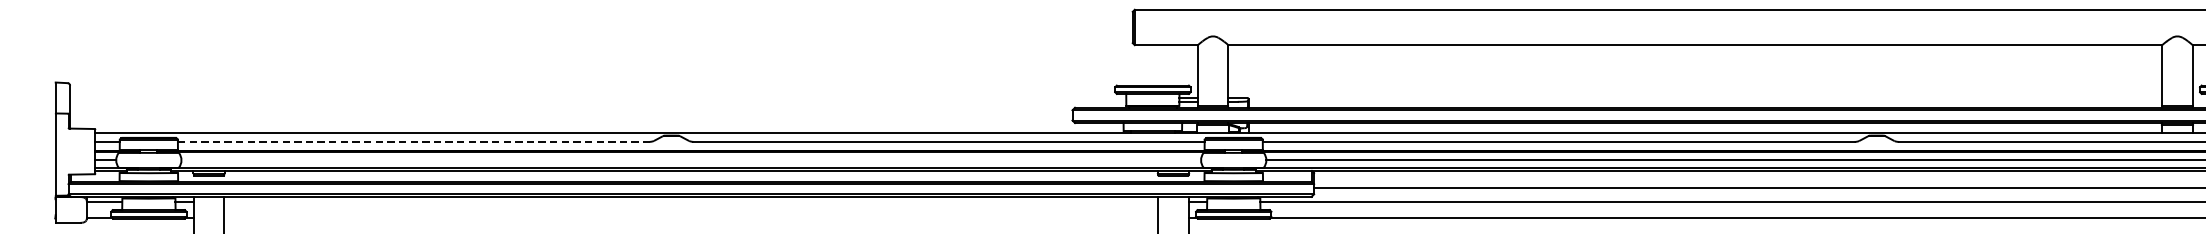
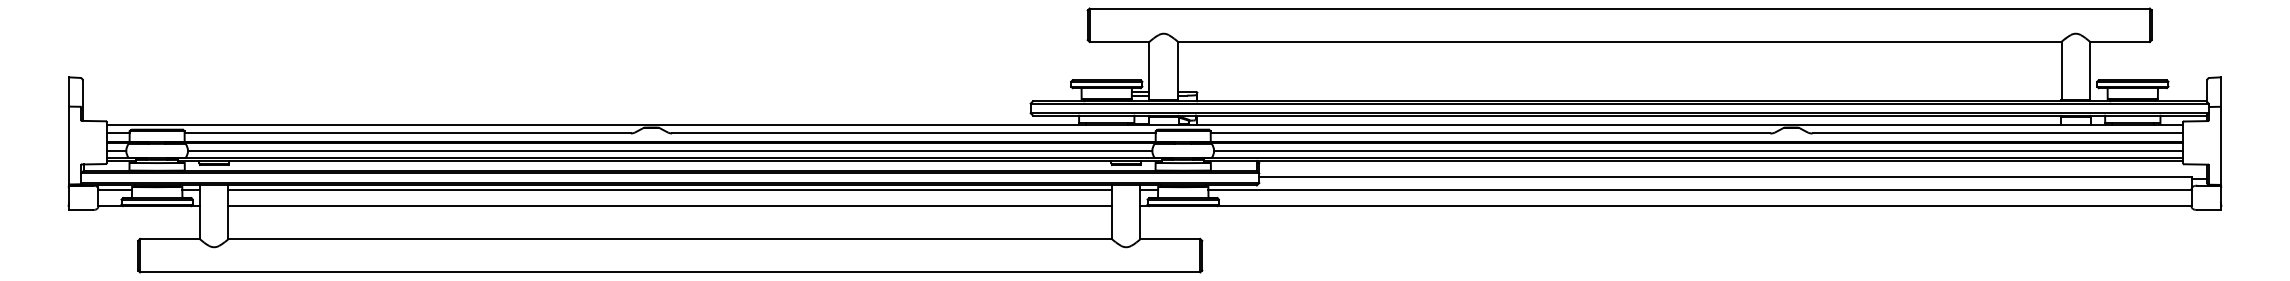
line: (414, 141) -> (408, 133), dashed -> solid
line: (691, 159) -> (670, 150), added
line: (690, 202) -> (669, 190), added
line: (690, 218) -> (669, 205), added

